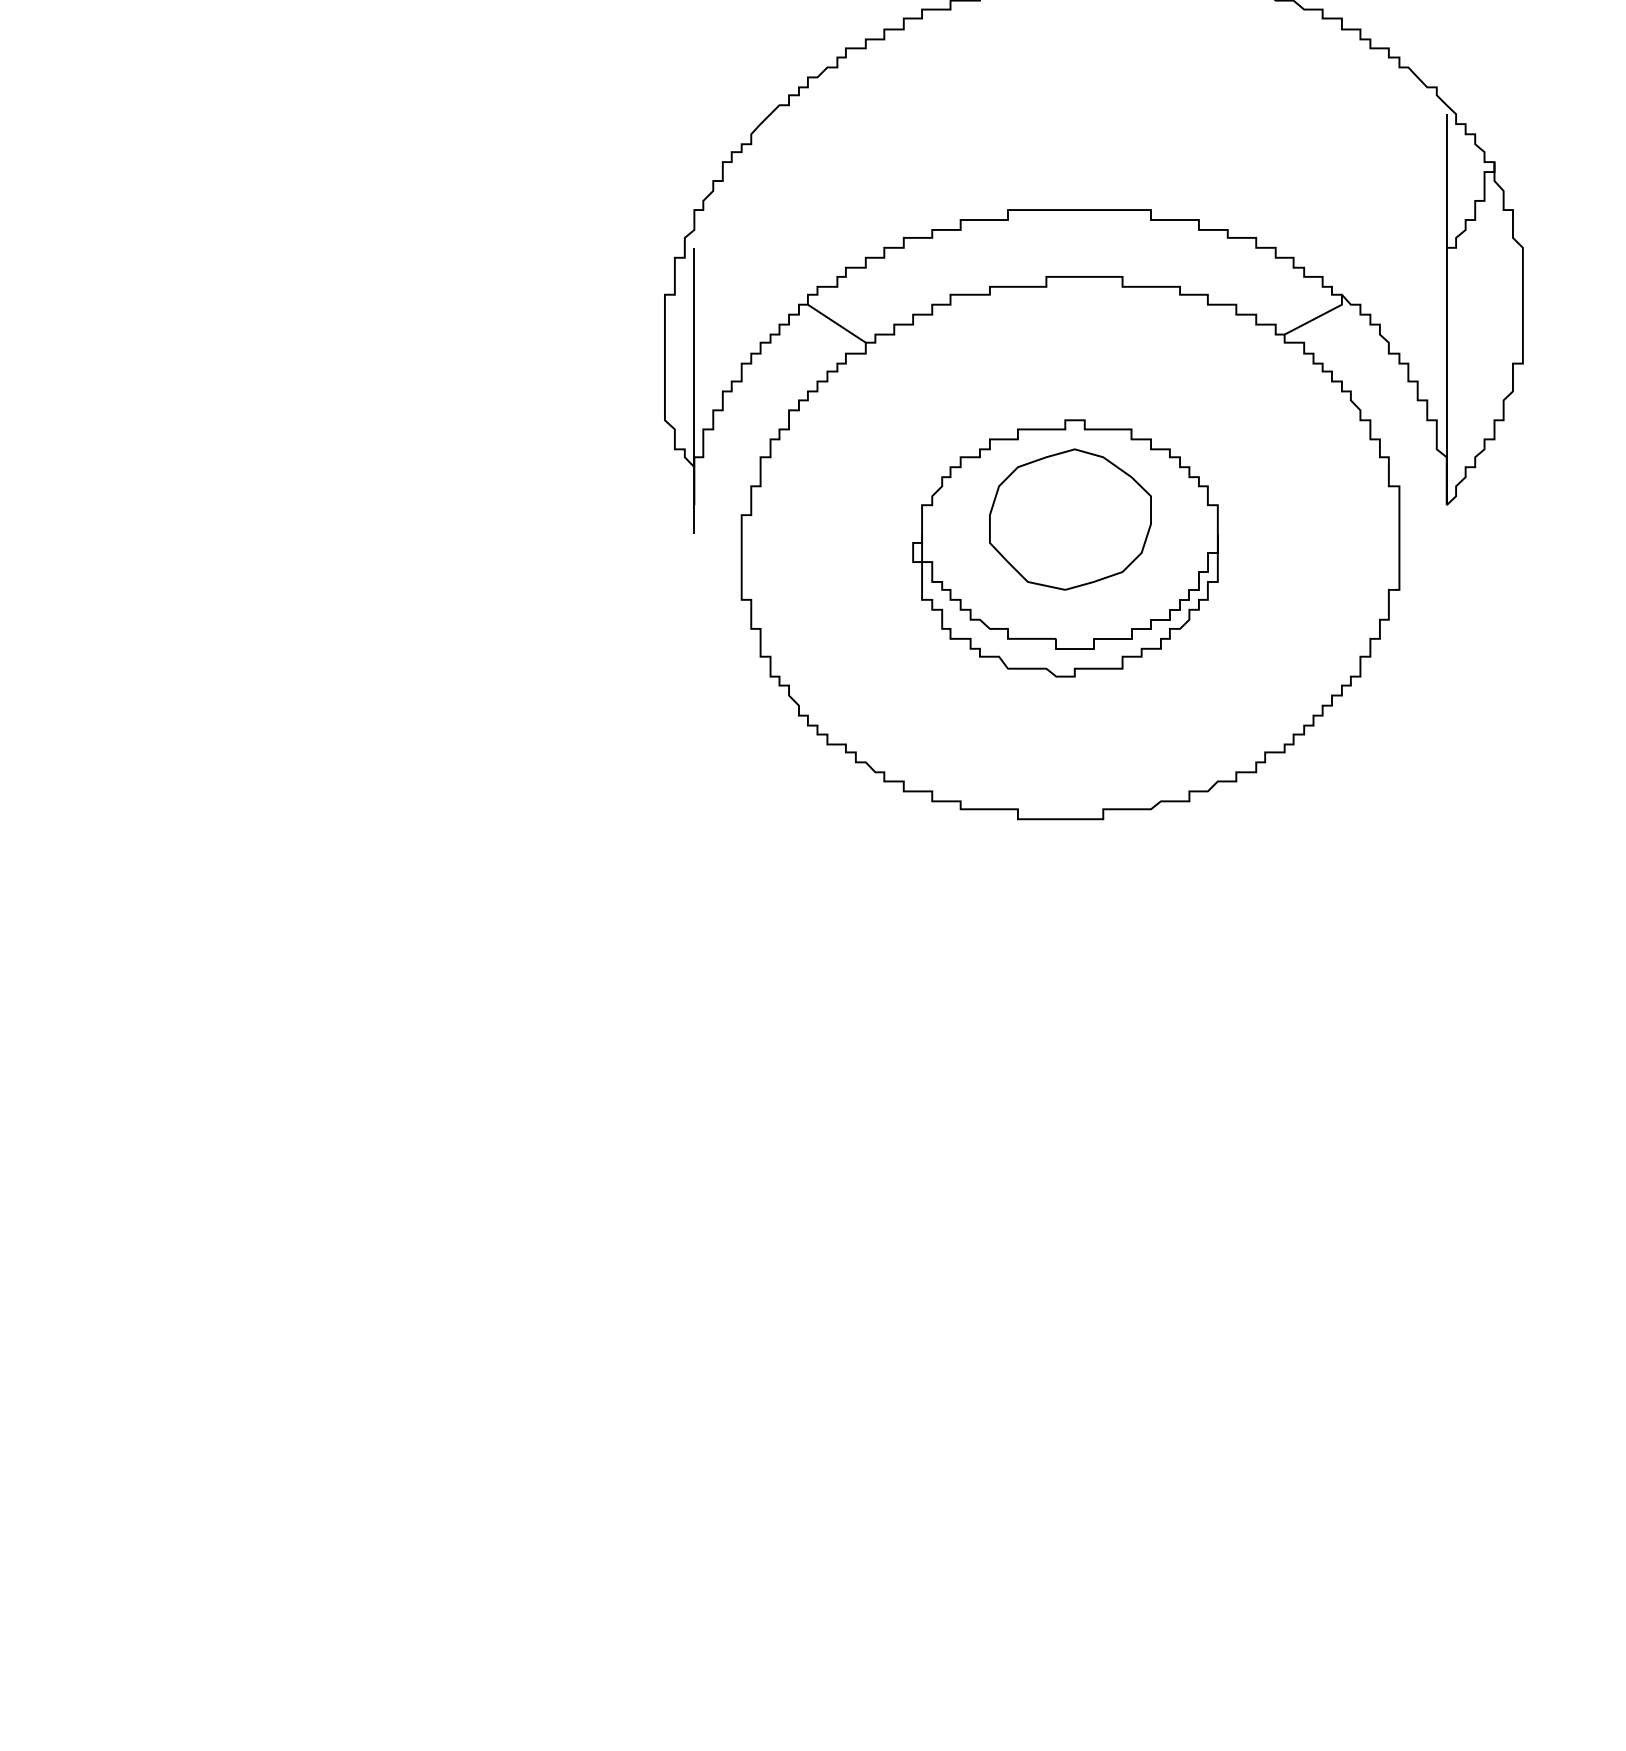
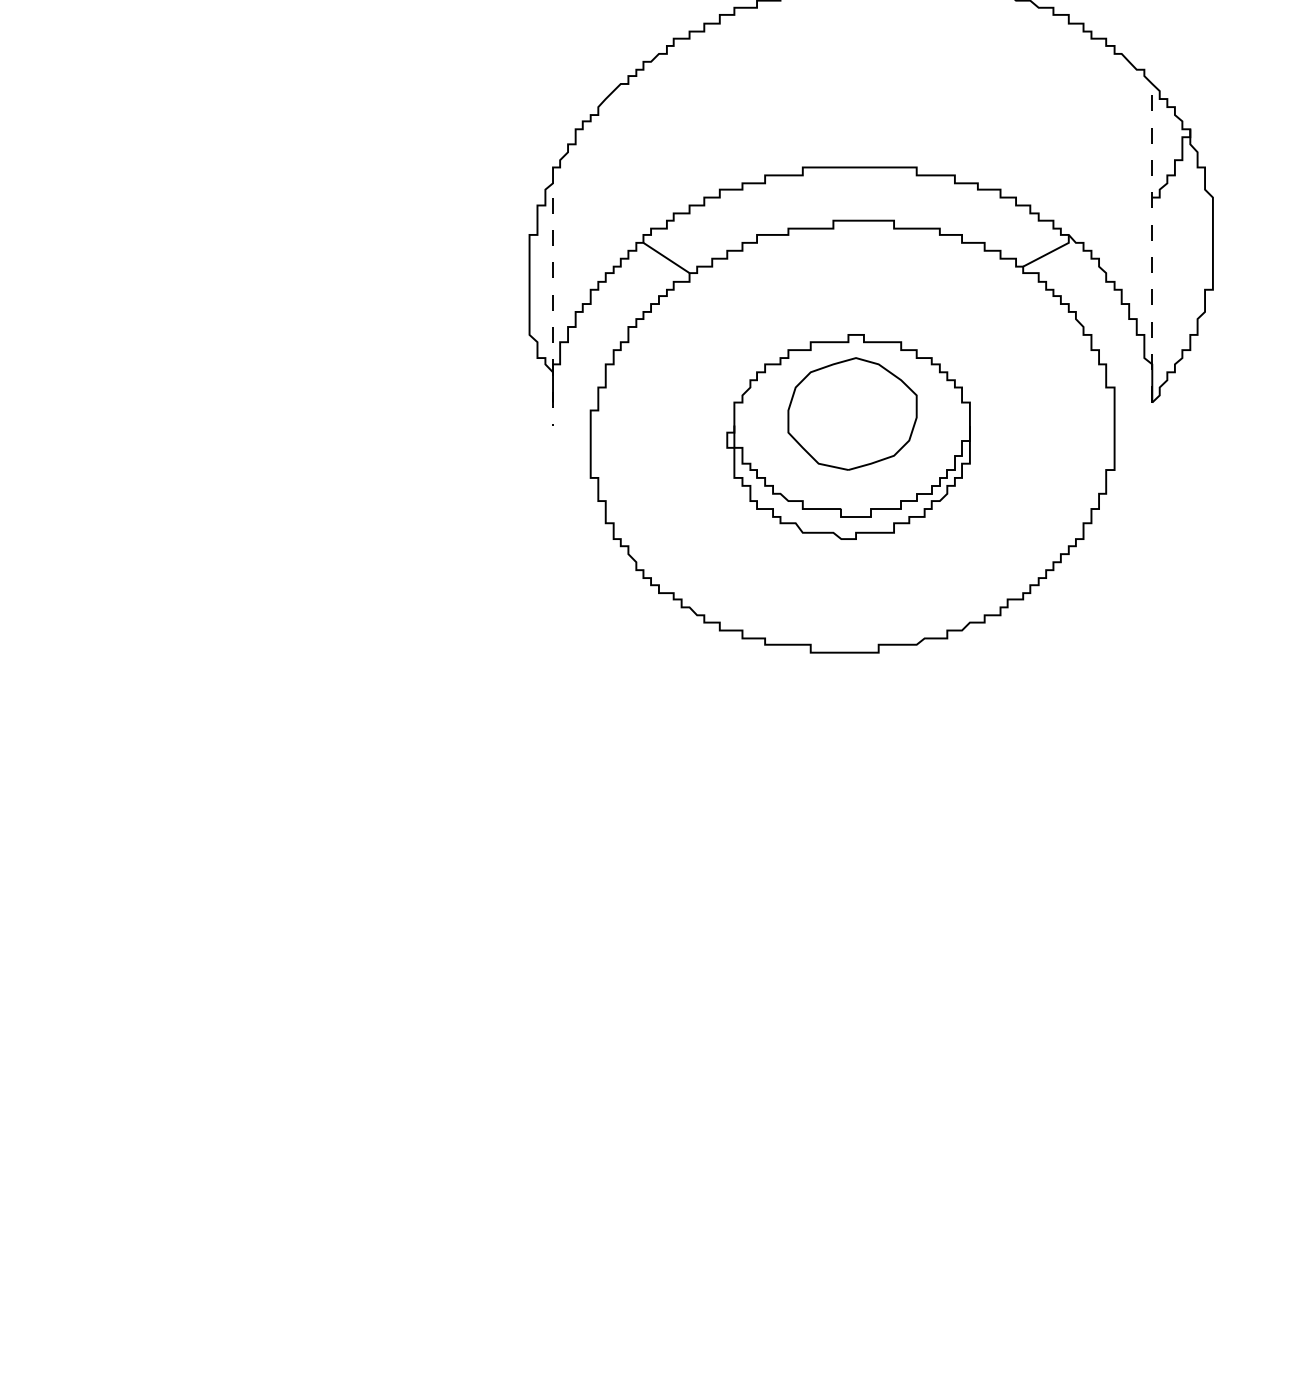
line: (1446, 309) -> (1152, 246), solid -> dashed
line: (694, 391) -> (553, 311), solid -> dashed

